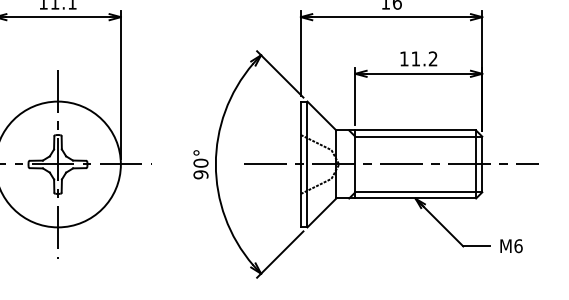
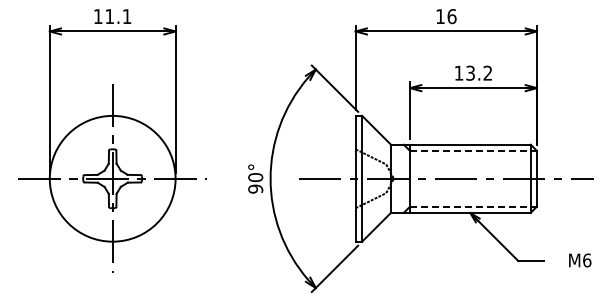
text: (415, 58) -> (470, 72), 11.2 -> 13.2
line: (419, 136) -> (474, 150), solid -> dashed
line: (419, 192) -> (474, 206), solid -> dashed
text: (511, 246) -> (580, 260), moved

